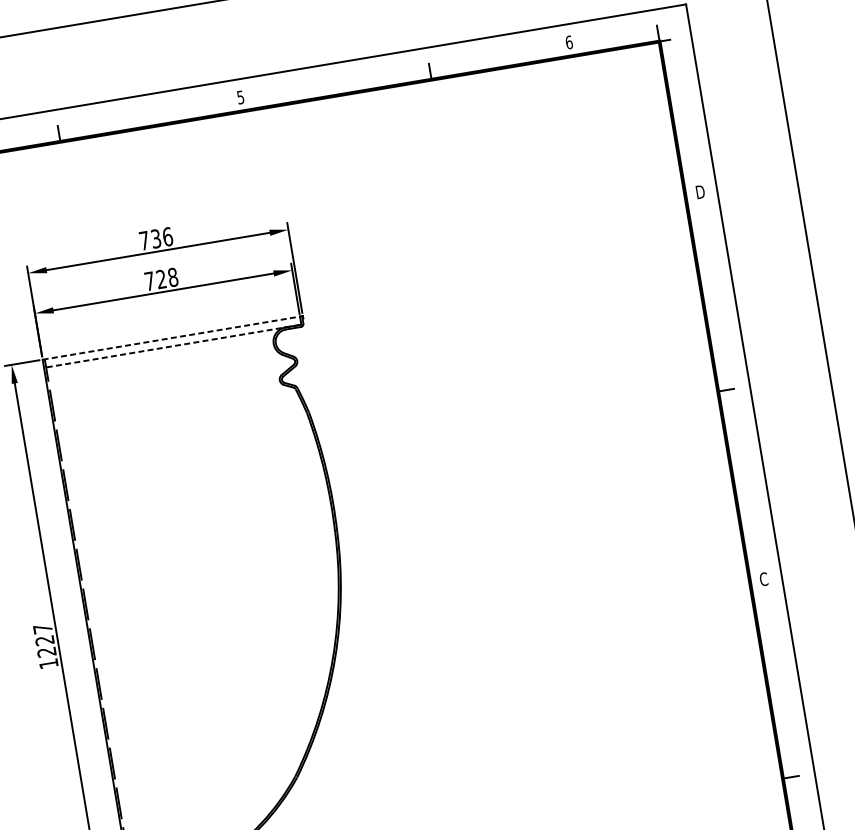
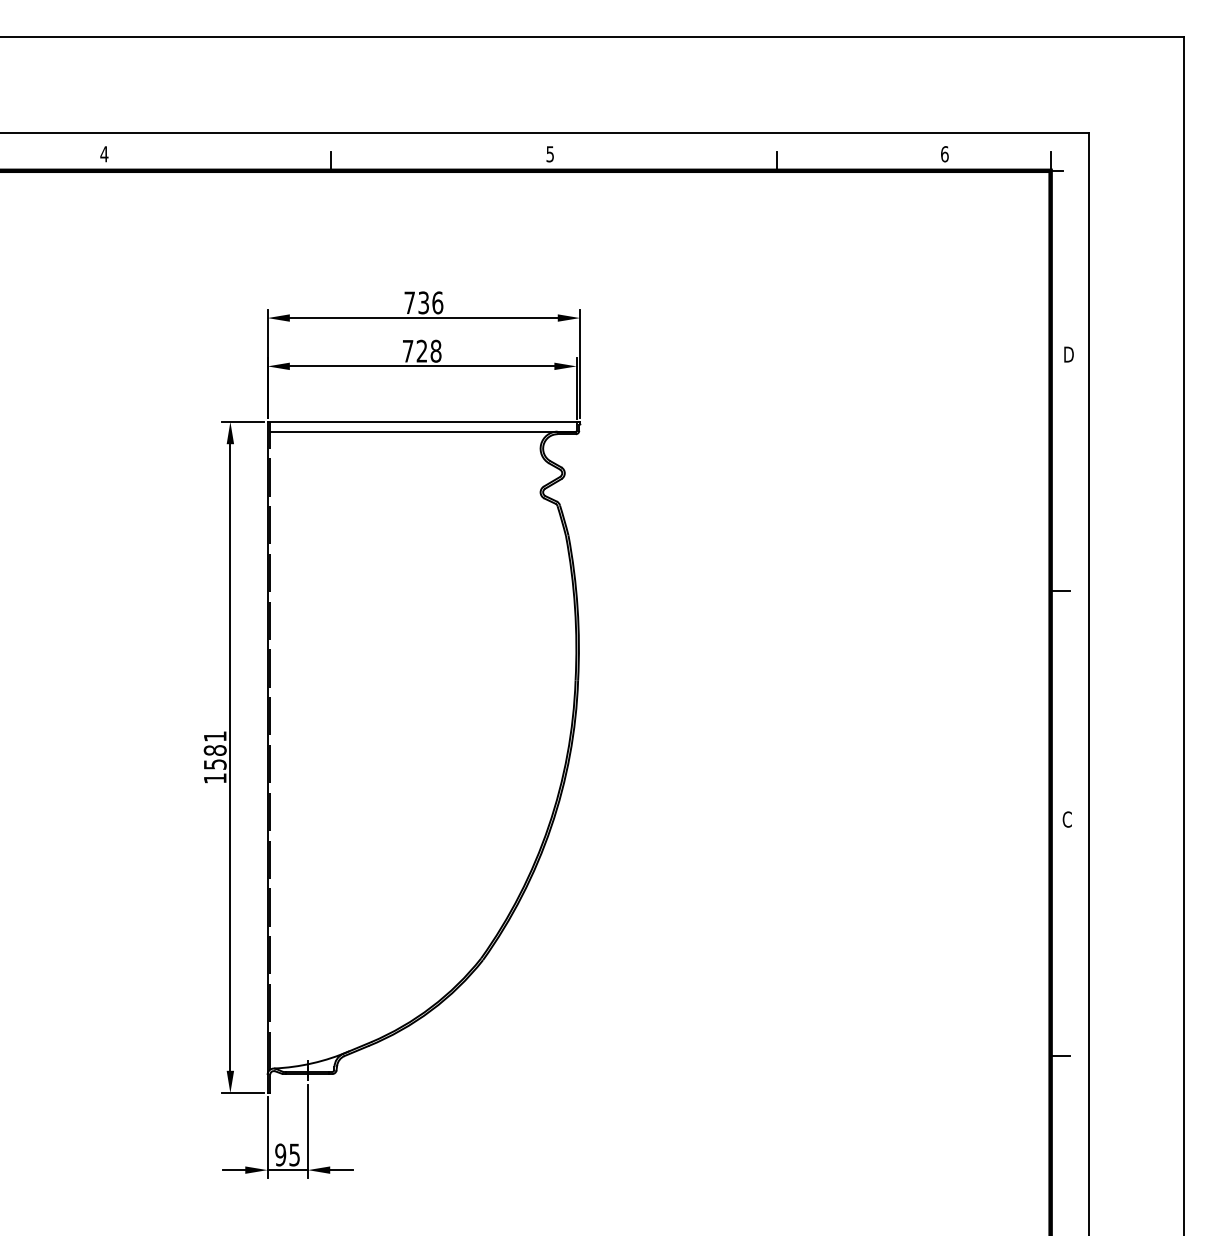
line: (172, 337) -> (423, 421), dashed -> solid
line: (173, 345) -> (423, 431), dashed -> solid
text: (44, 640) -> (214, 750), 1227 -> 1581

